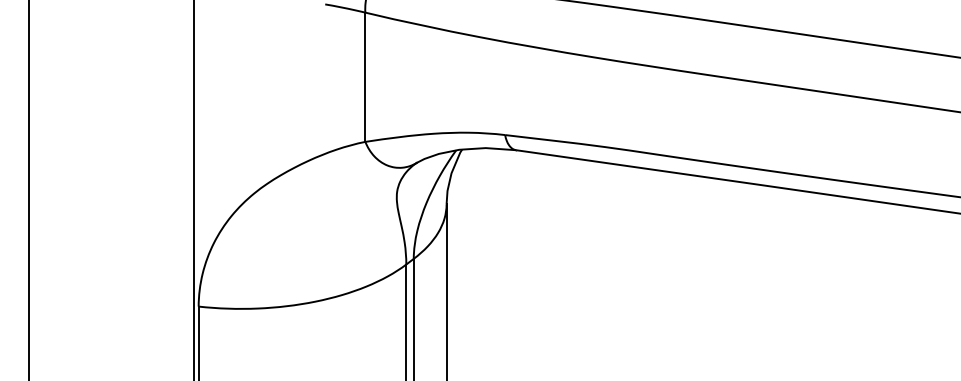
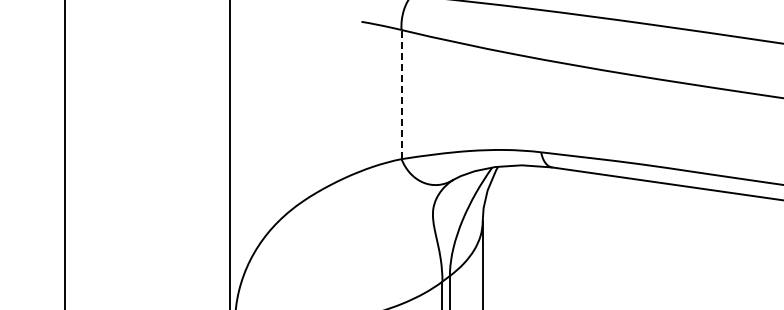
line: (365, 77) -> (401, 94), solid -> dashed

